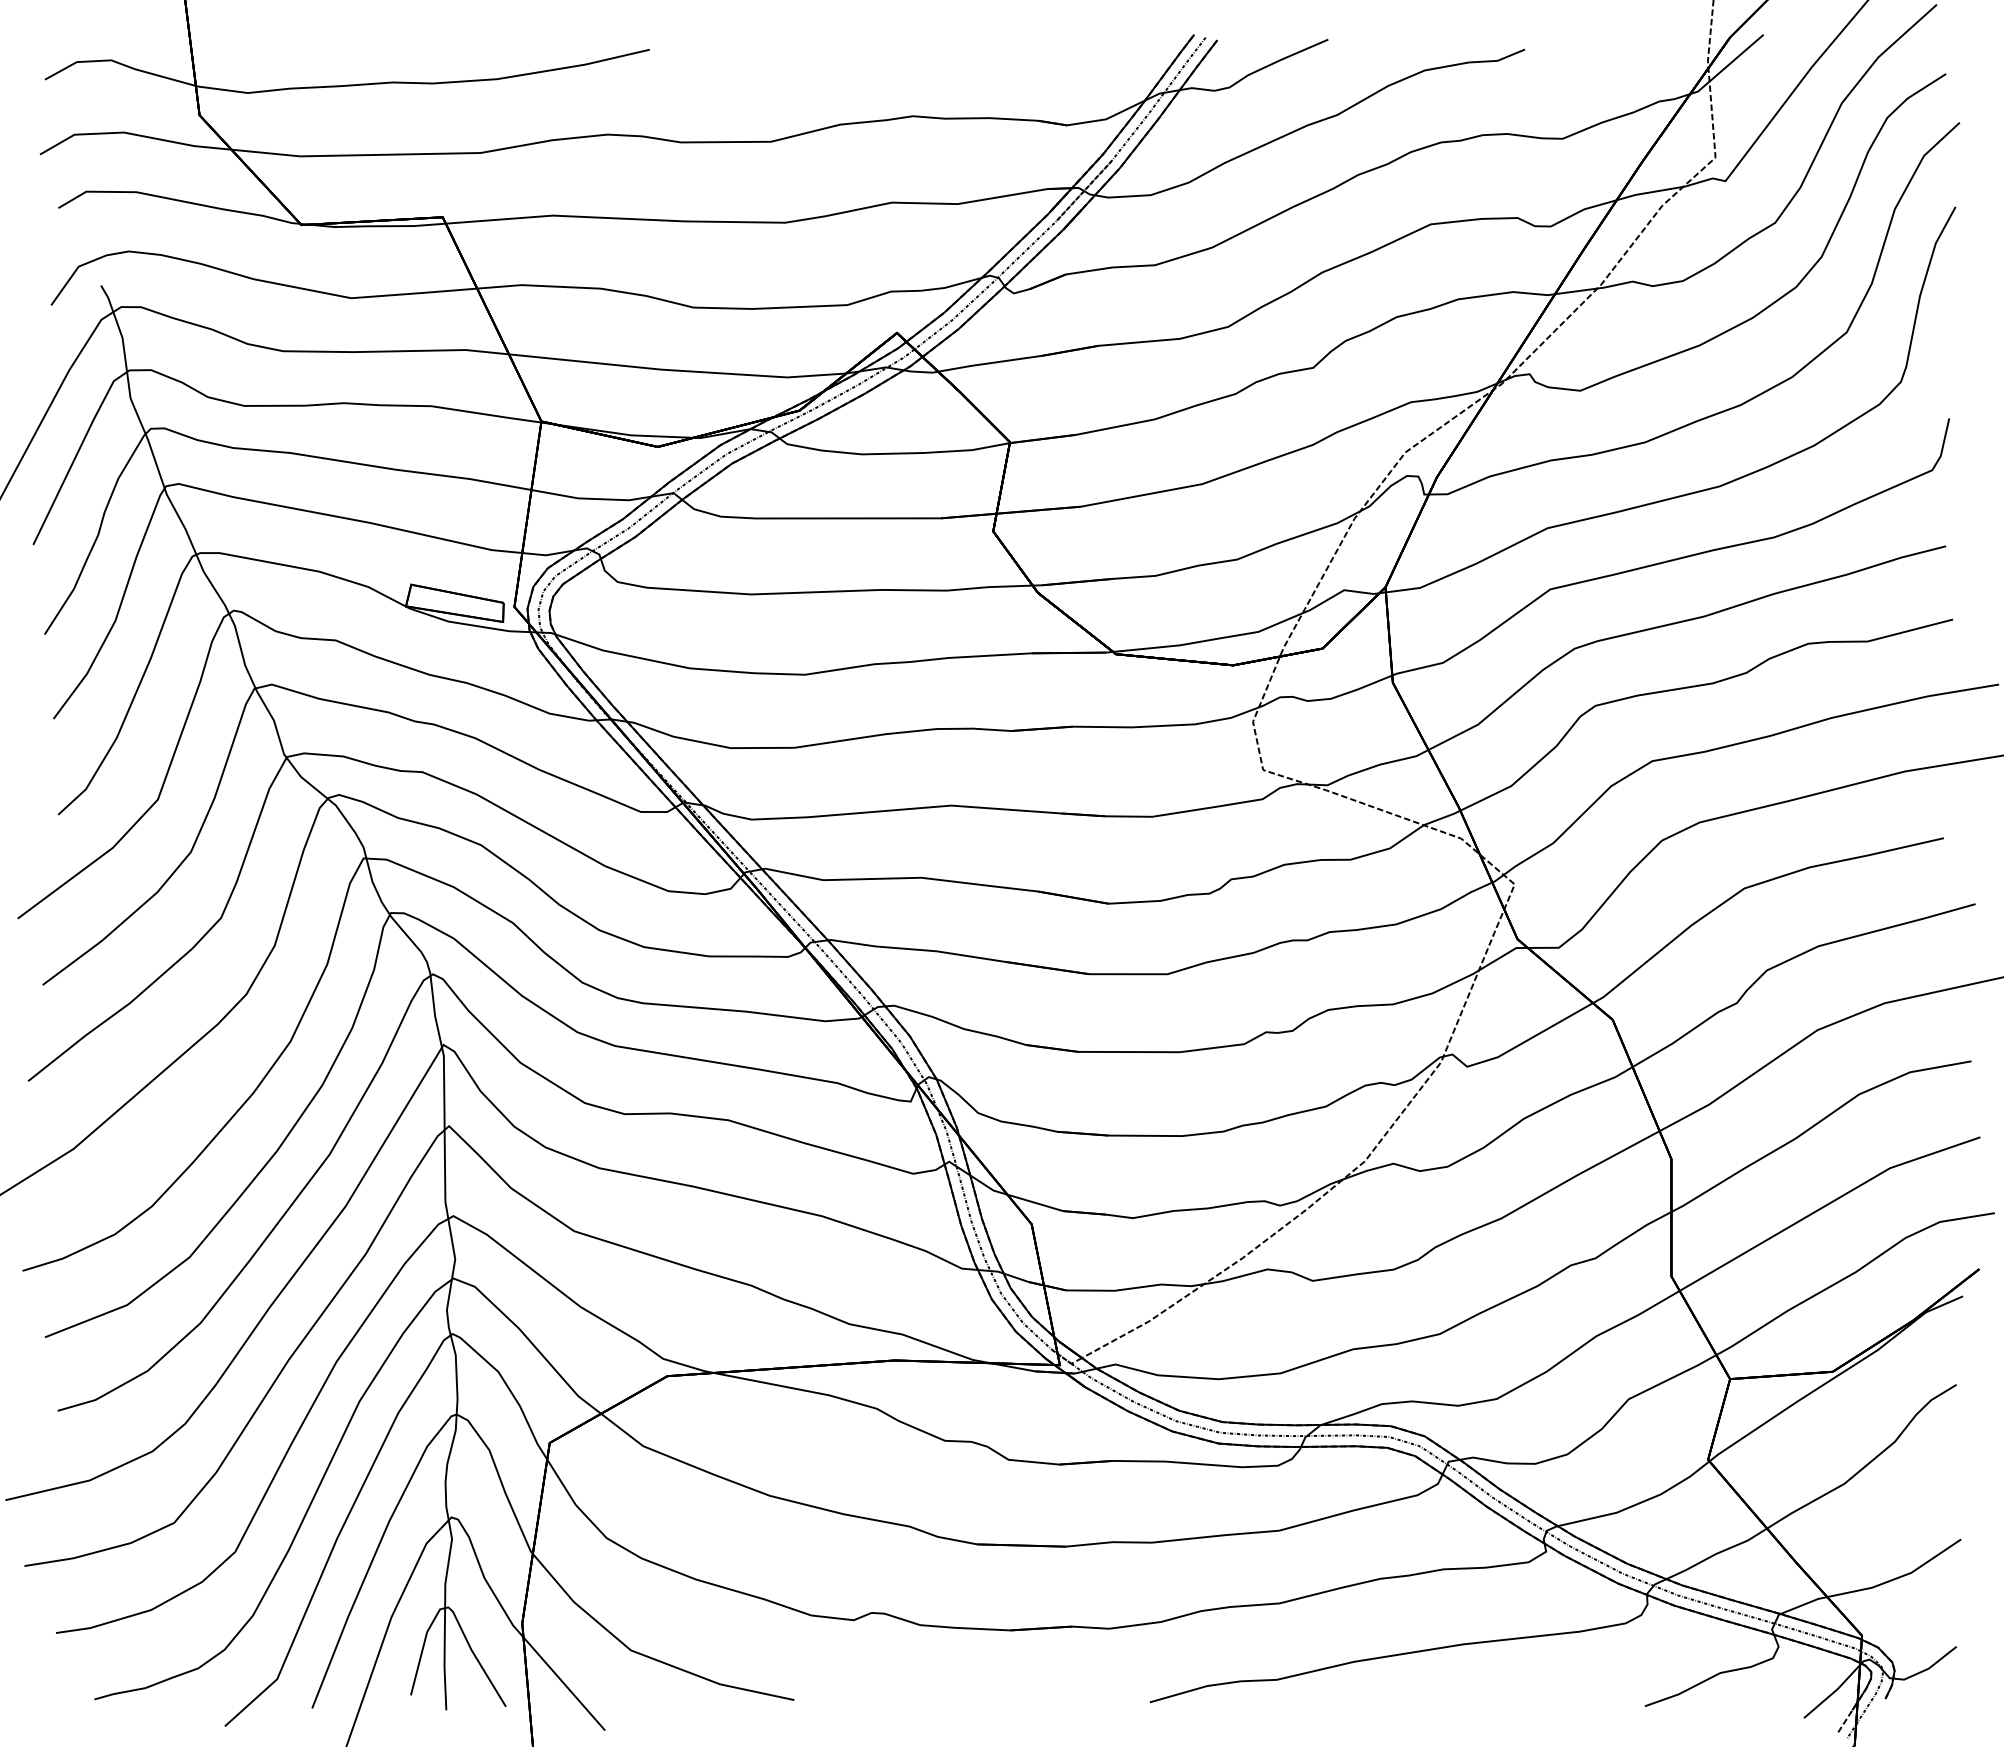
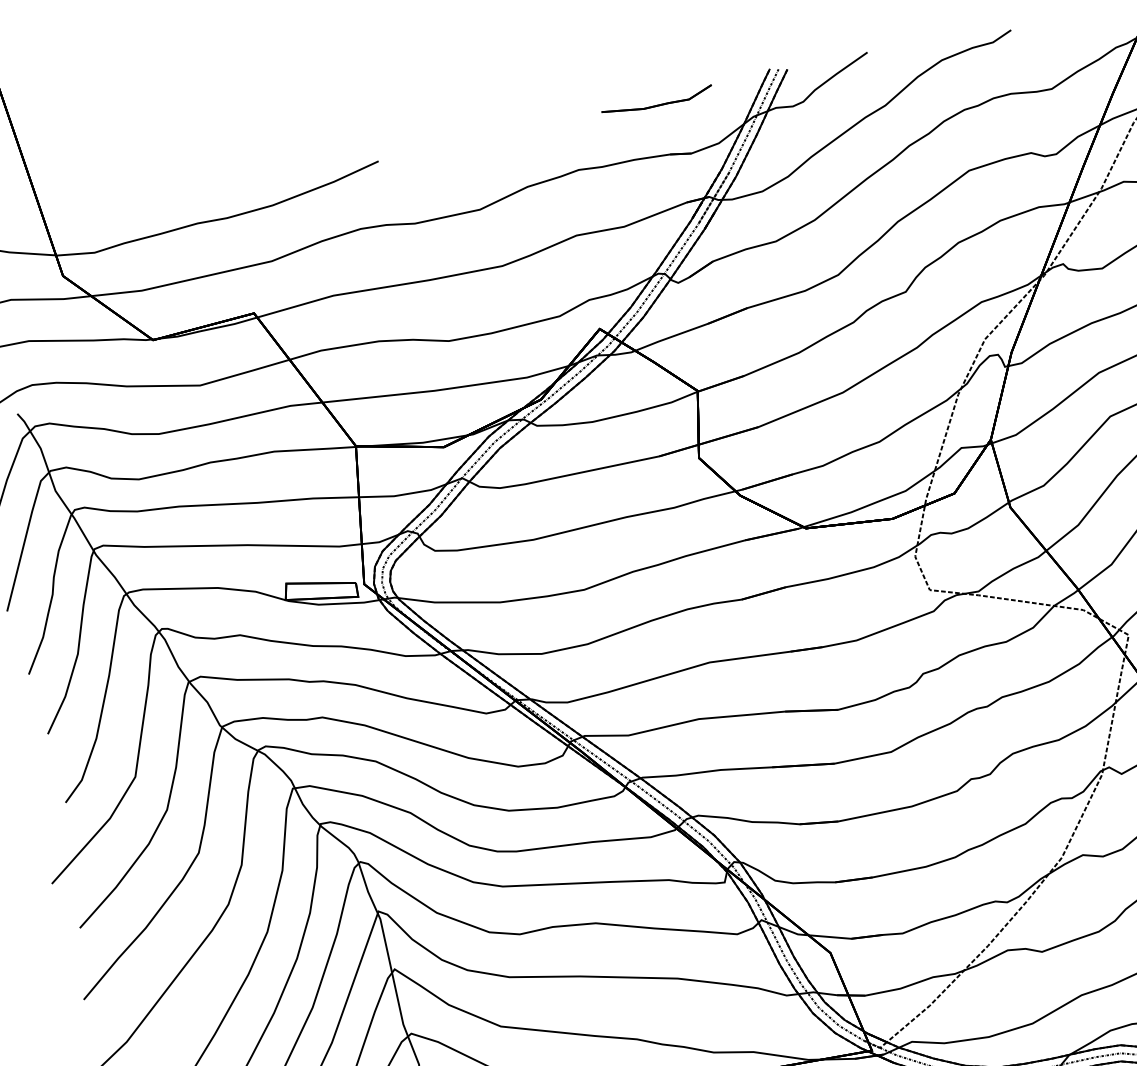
part: (1035, 46) -> (656, 101), added

